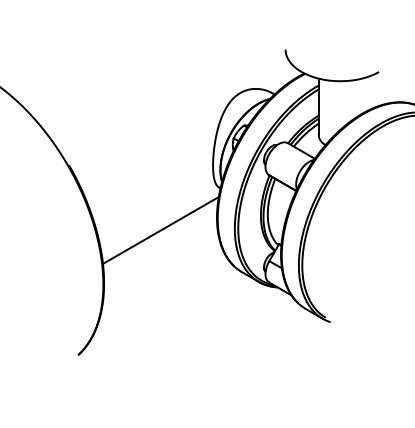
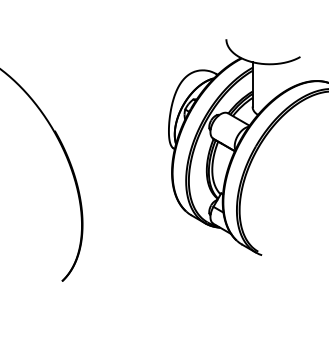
line: (160, 230) -> (127, 182), removed

